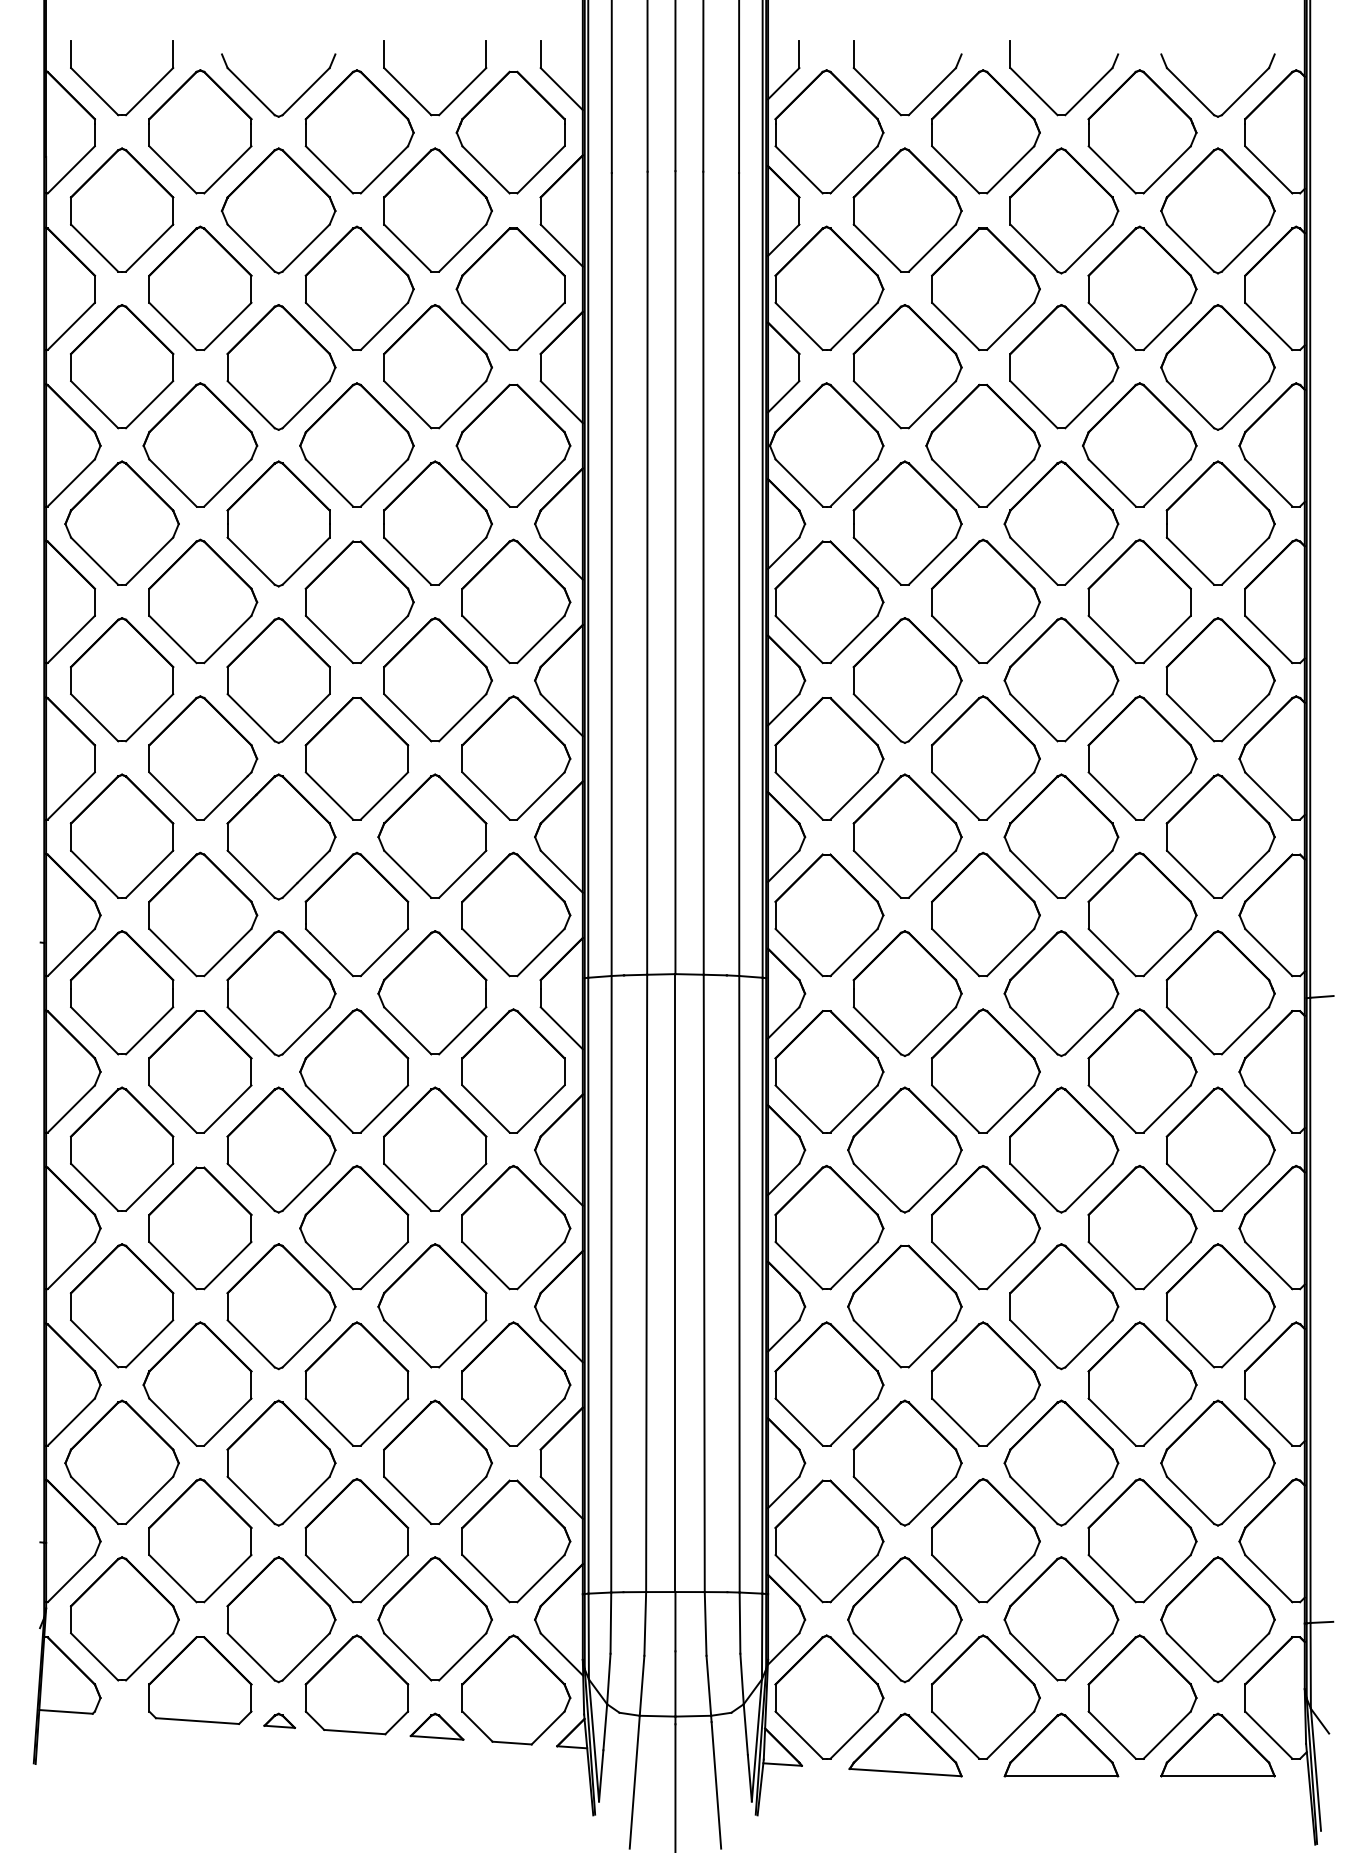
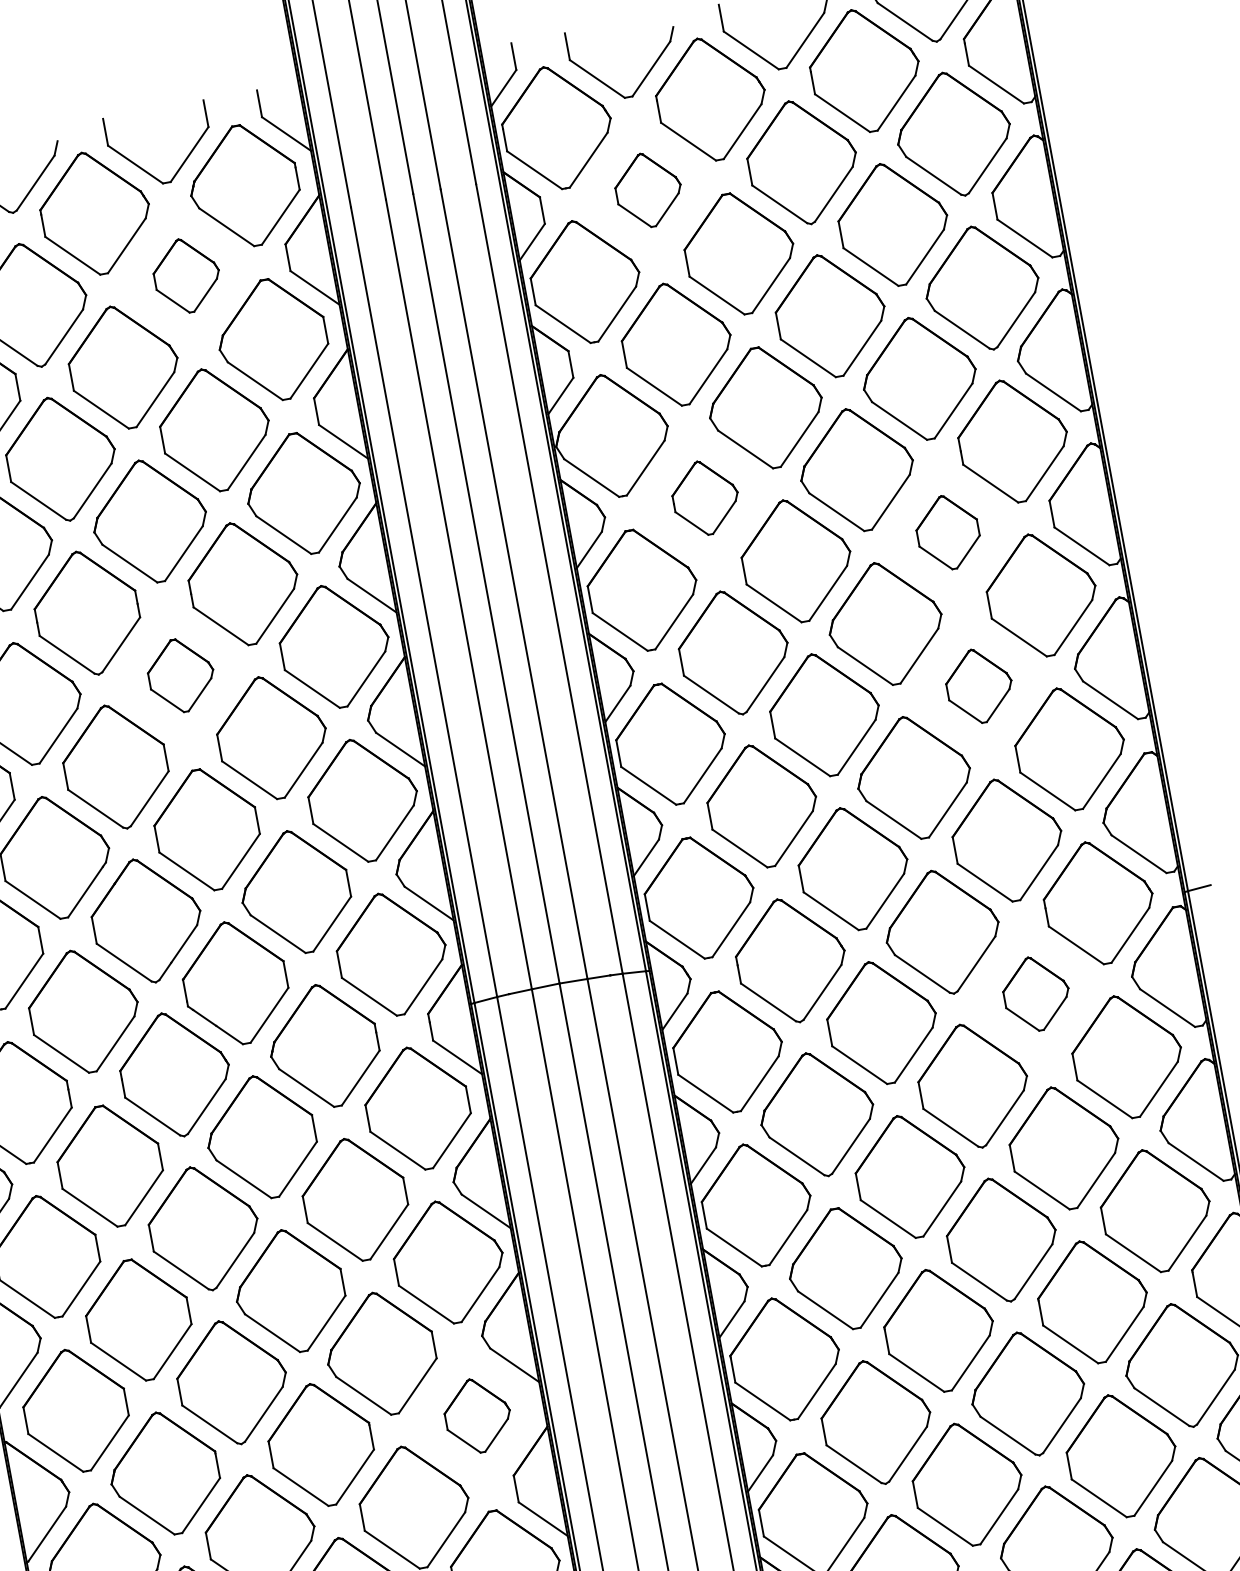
part: (437, 209) -> (186, 275), size x0.6
part: (907, 209) -> (648, 189), size x0.6
part: (907, 522) -> (705, 497), size x0.6
part: (1139, 601) -> (947, 532), size x0.6
part: (359, 602) -> (181, 675), size x0.6
part: (1142, 757) -> (979, 685), size x0.6
part: (1142, 1070) -> (1036, 993), size x0.6
part: (516, 1383) -> (477, 1415), size x0.6

